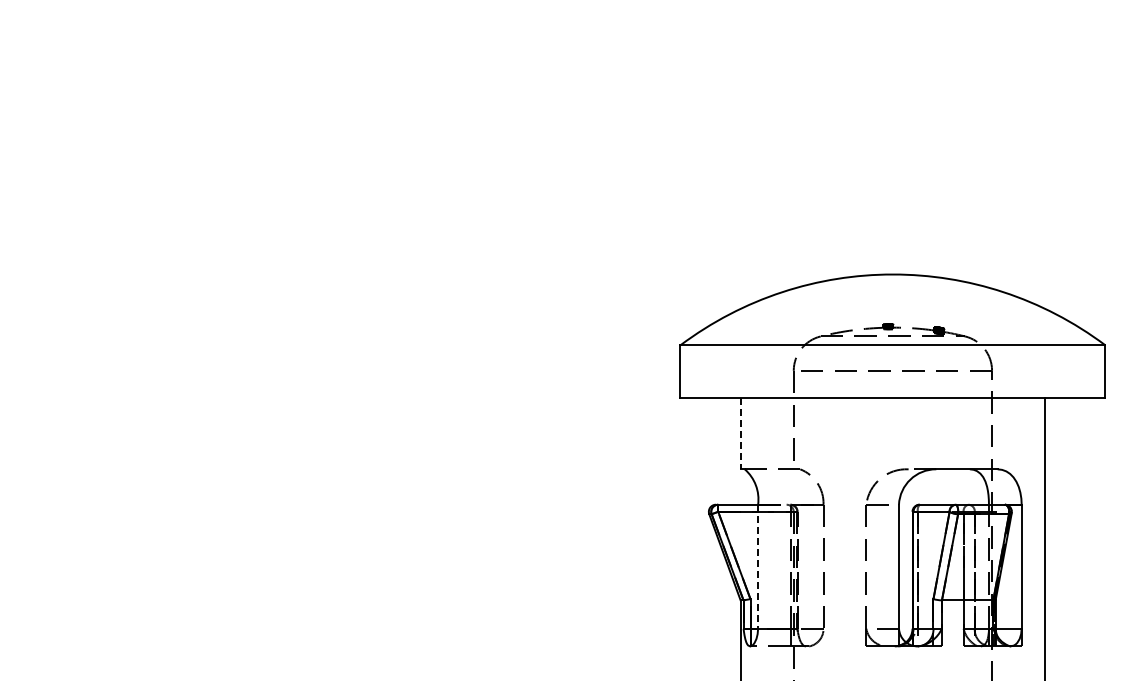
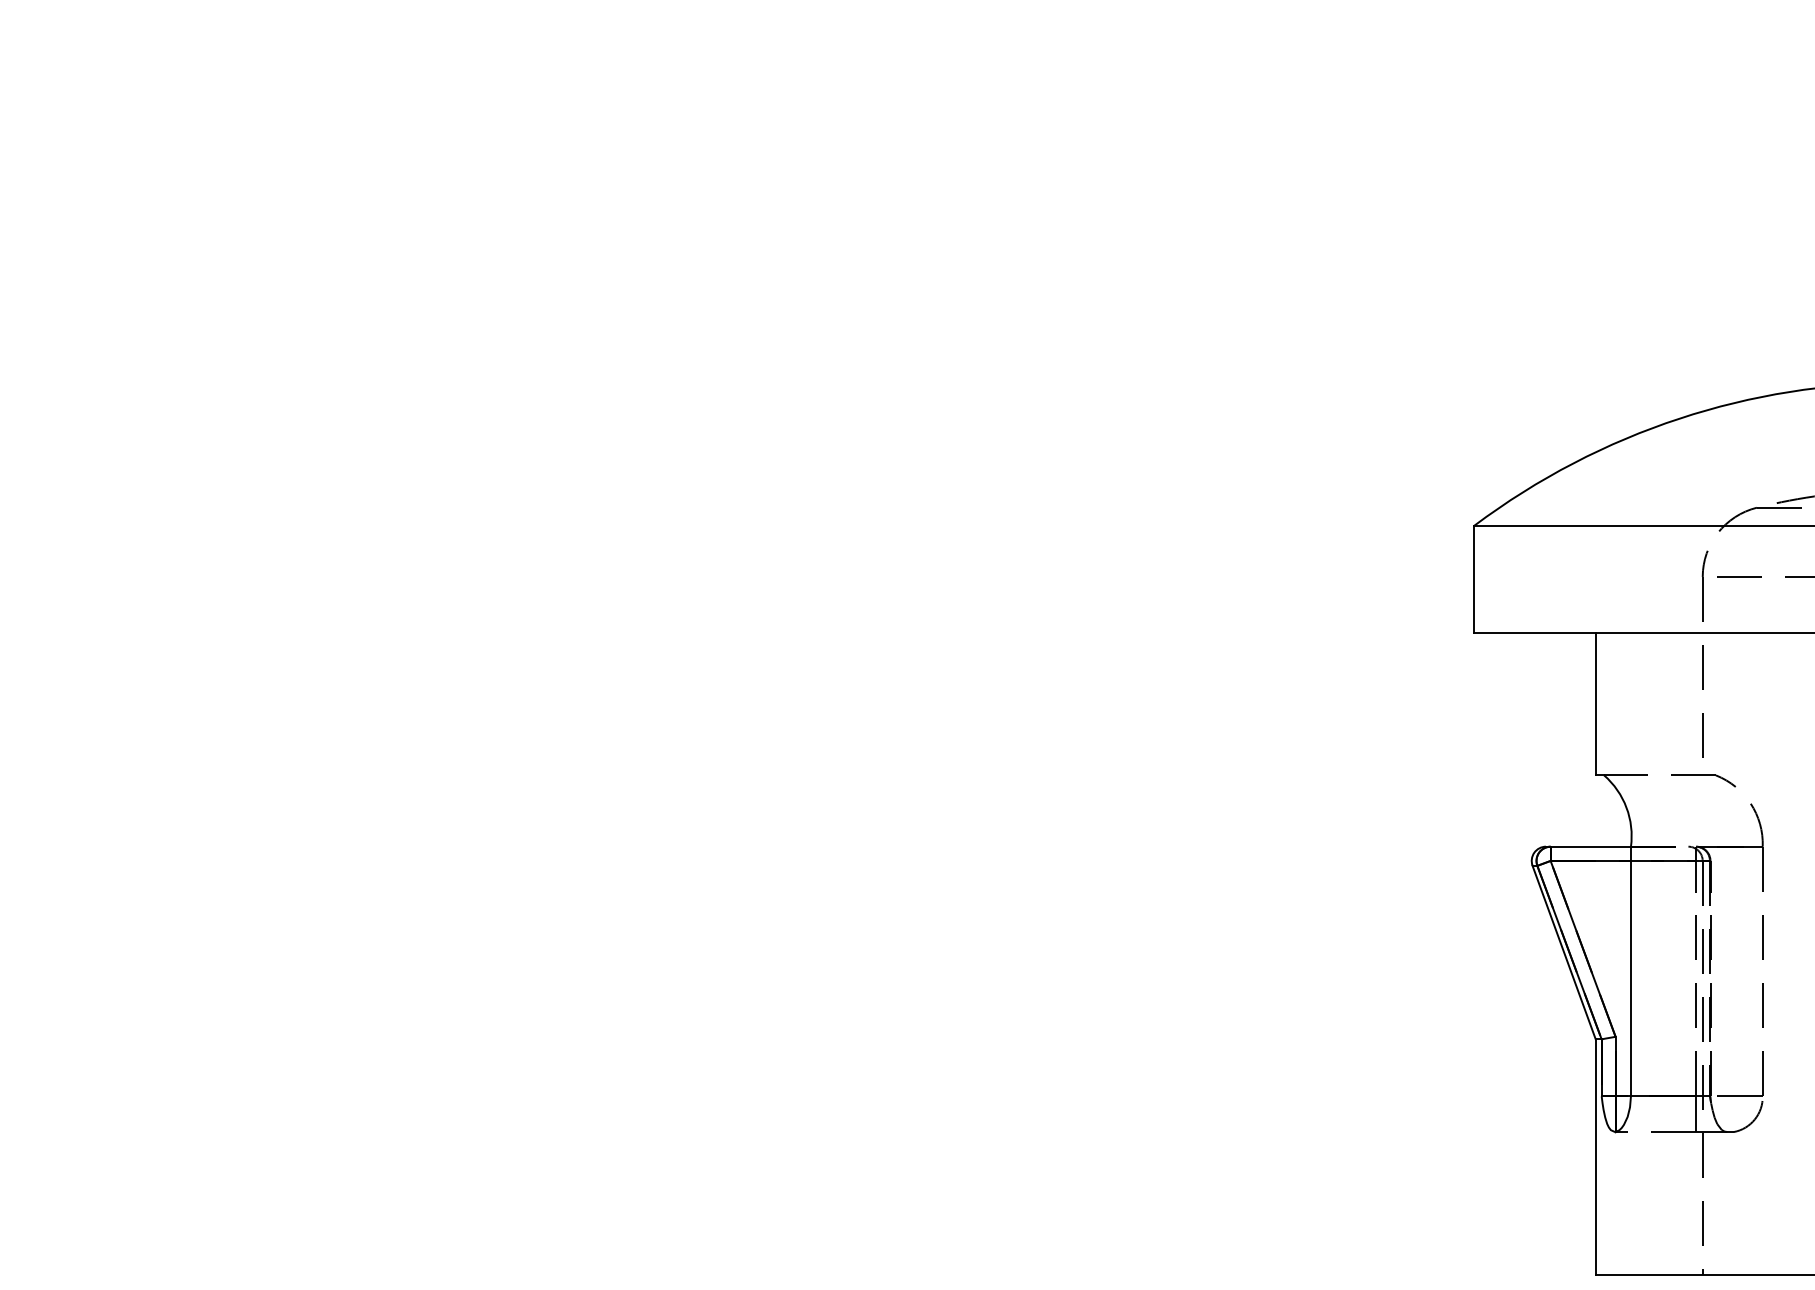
line: (740, 434) -> (1595, 705), dashed -> solid
line: (758, 566) -> (1631, 971), dashed -> solid

